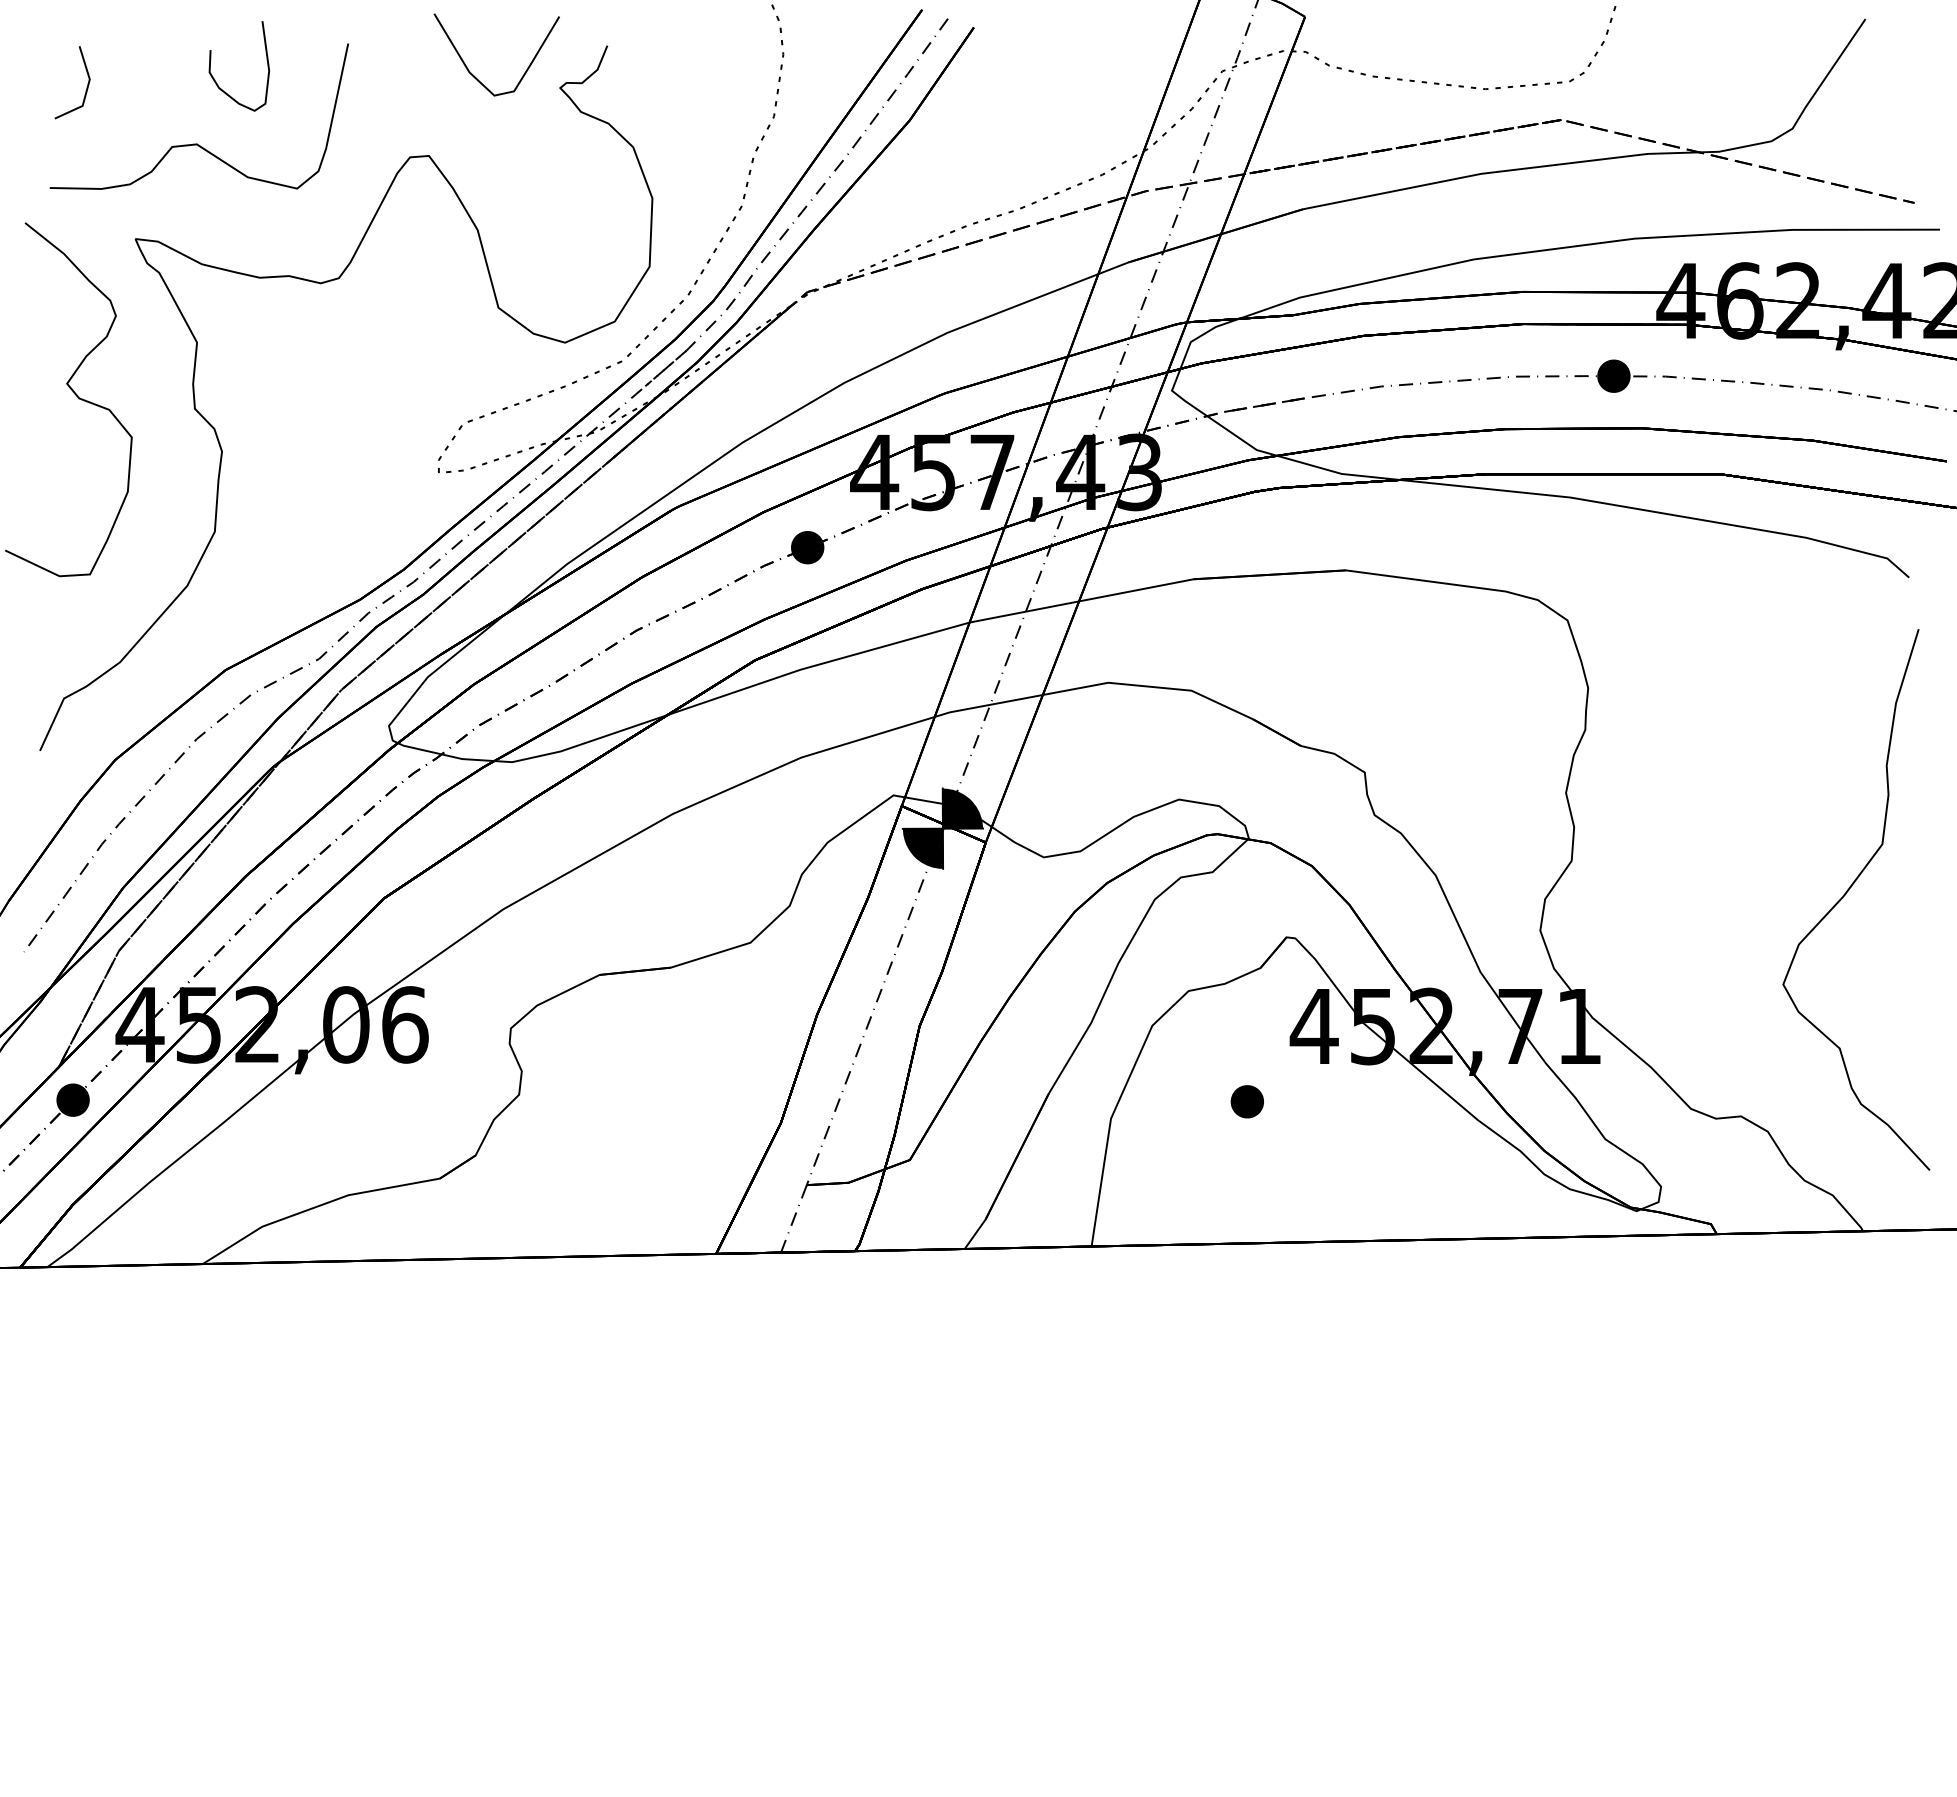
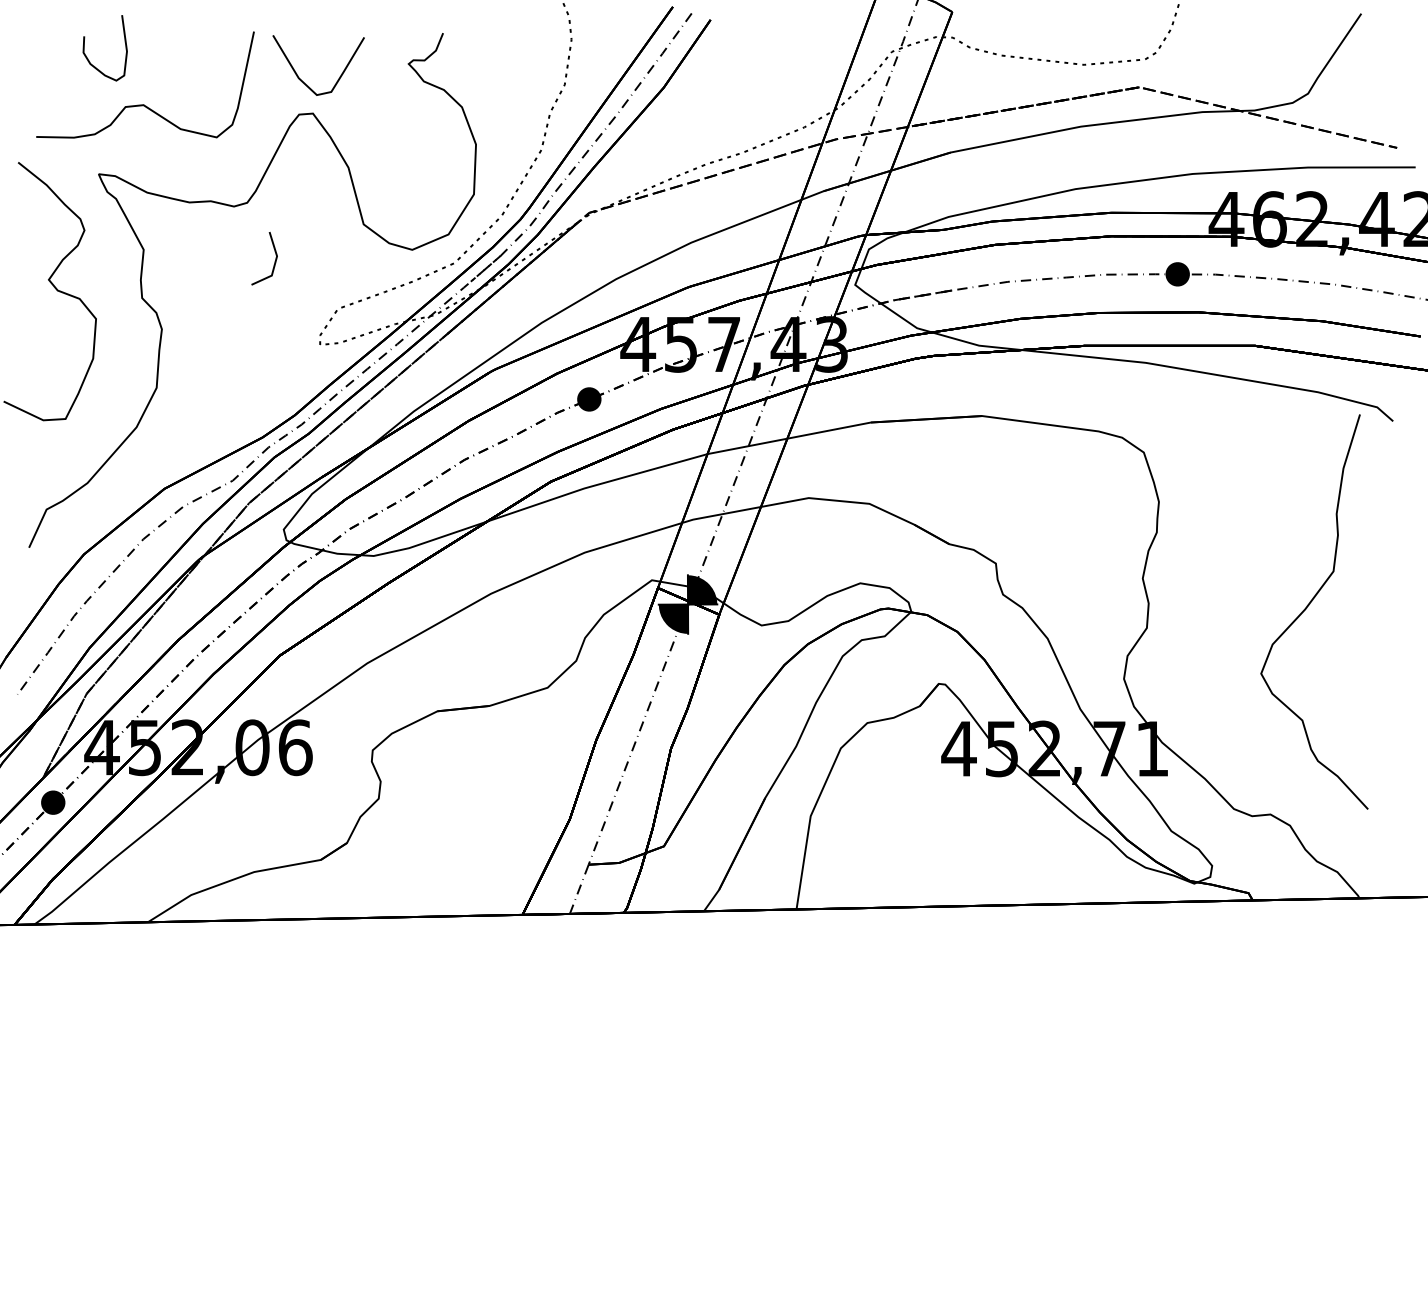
curve: (474, 75) -> (302, 80), moved
curve: (216, 81) -> (88, 59), moved
line: (86, 87) -> (274, 262), moved
curve: (1846, 894) -> (1307, 608), moved
part: (1246, 1101) -> (909, 803), removed

